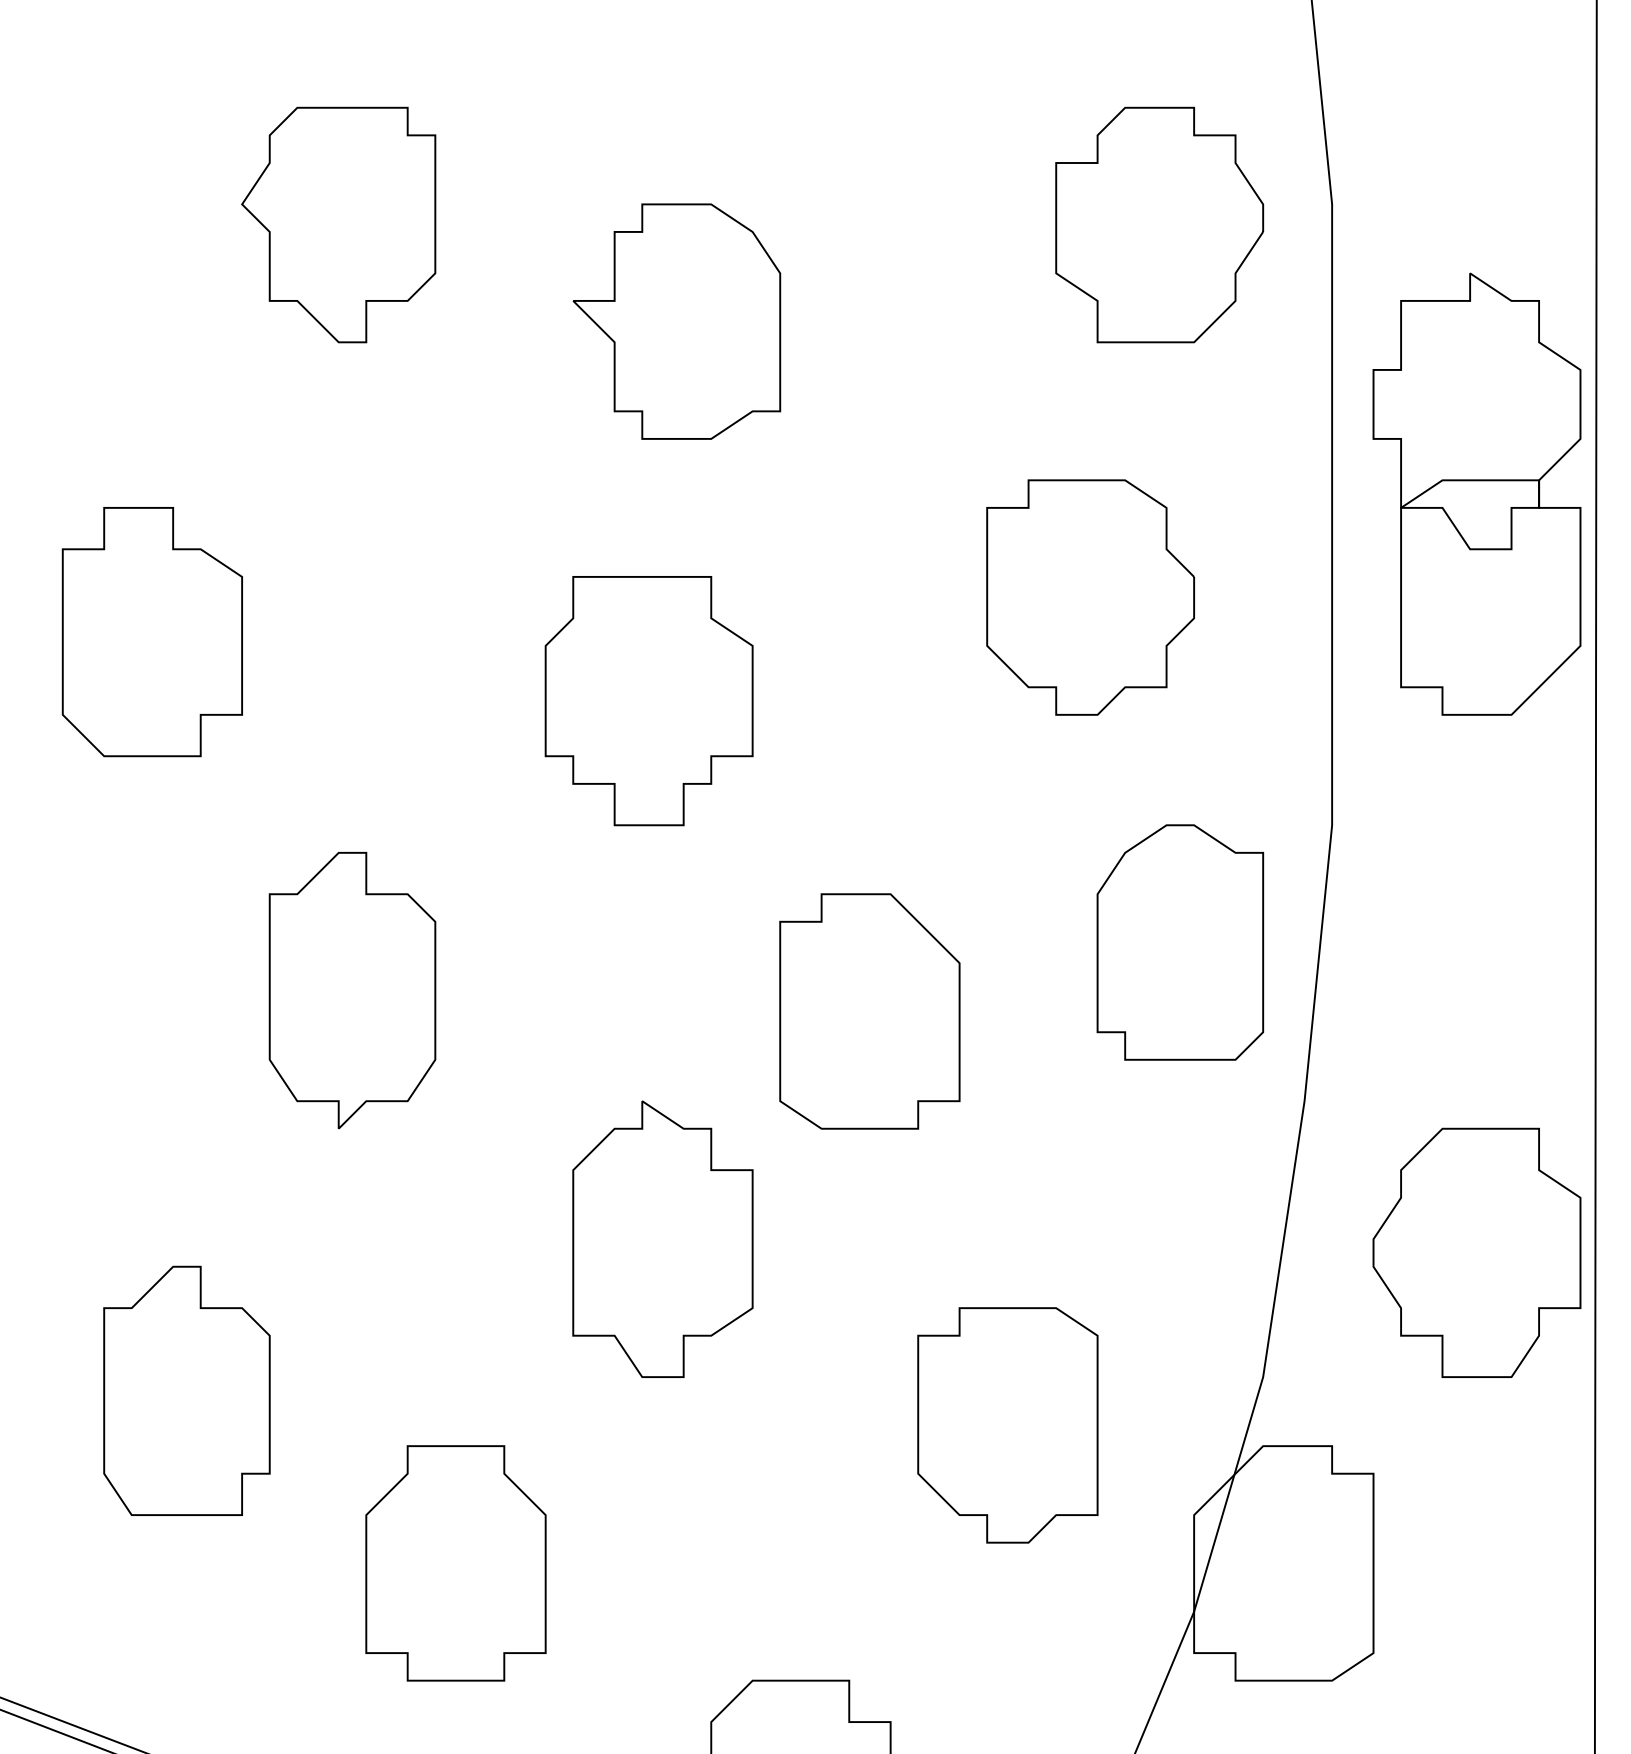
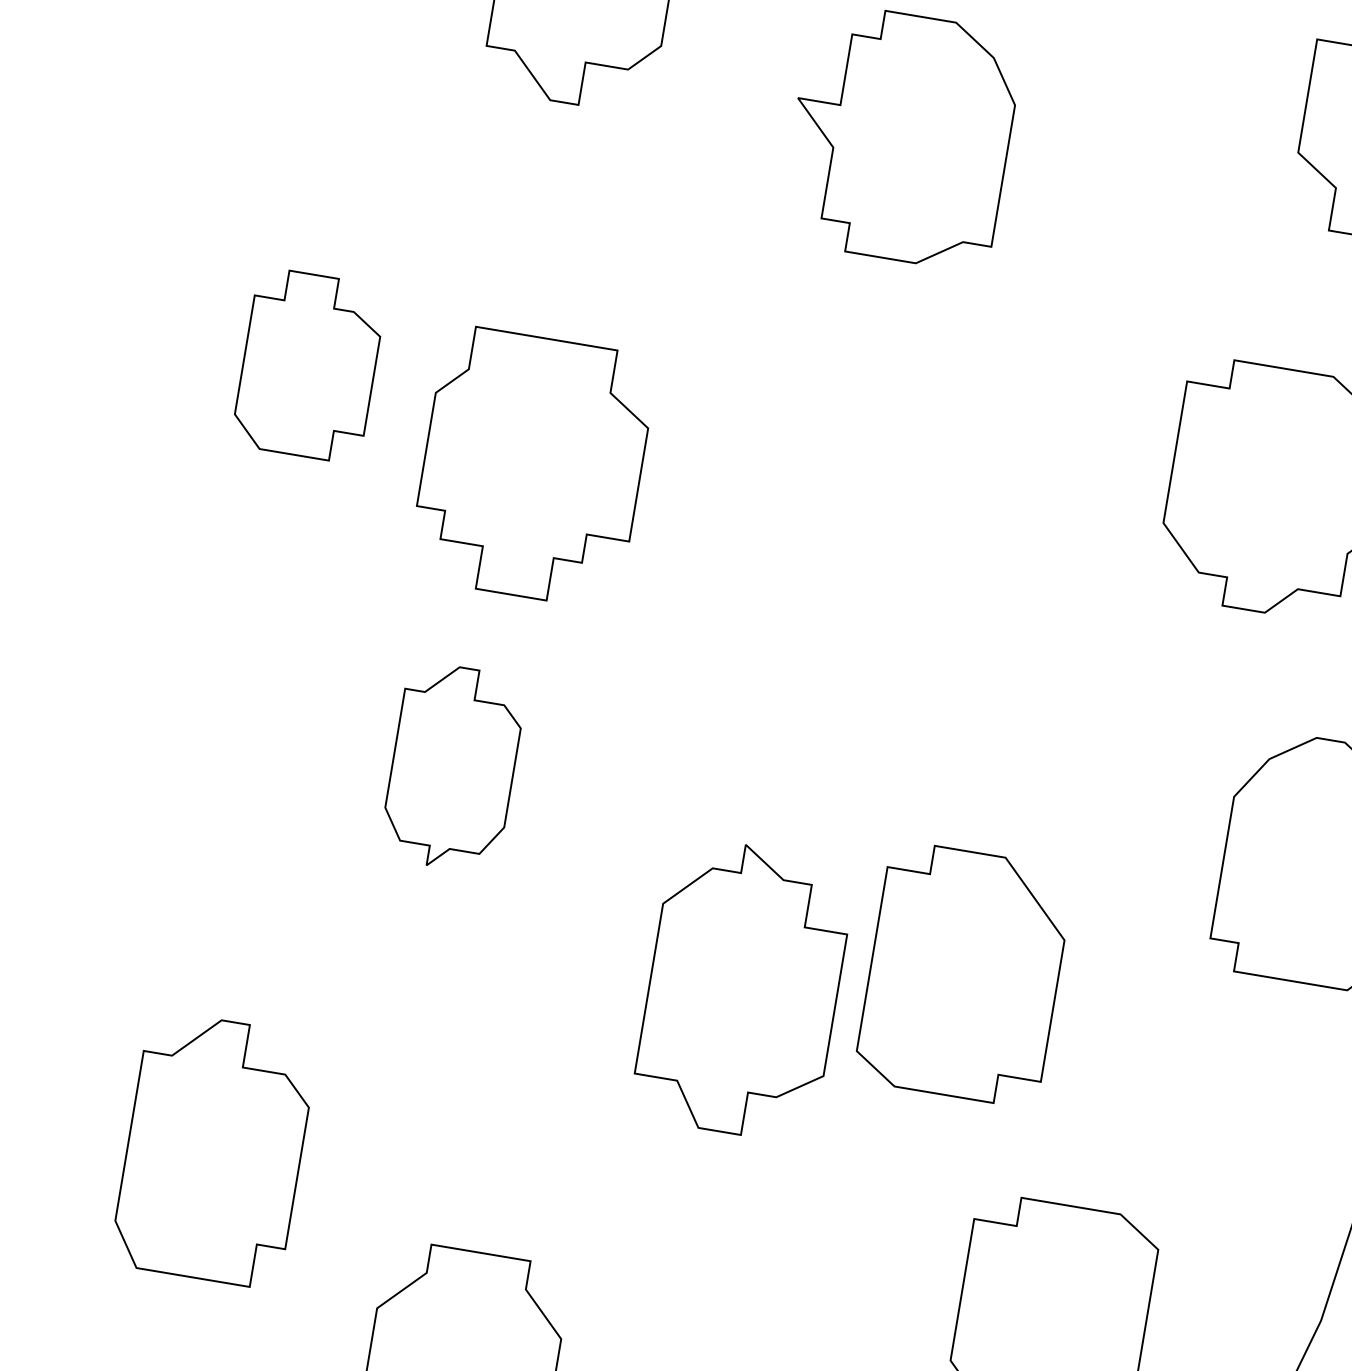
part: (151, 632) -> (308, 365), size x0.7
part: (648, 701) -> (531, 467), moved
part: (352, 990) -> (453, 767), size x0.7
part: (869, 1011) -> (963, 974), moved
part: (662, 1238) -> (743, 989), moved

